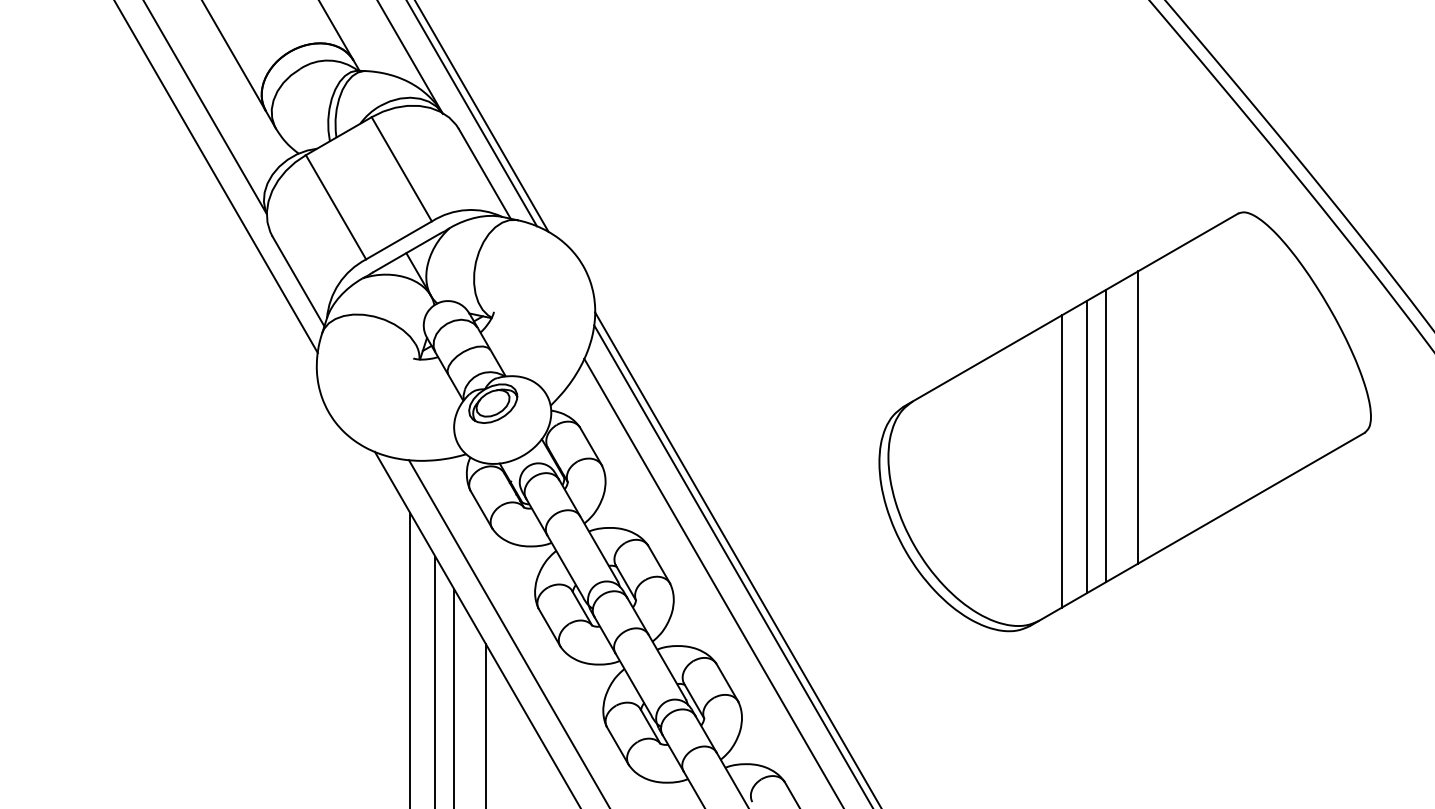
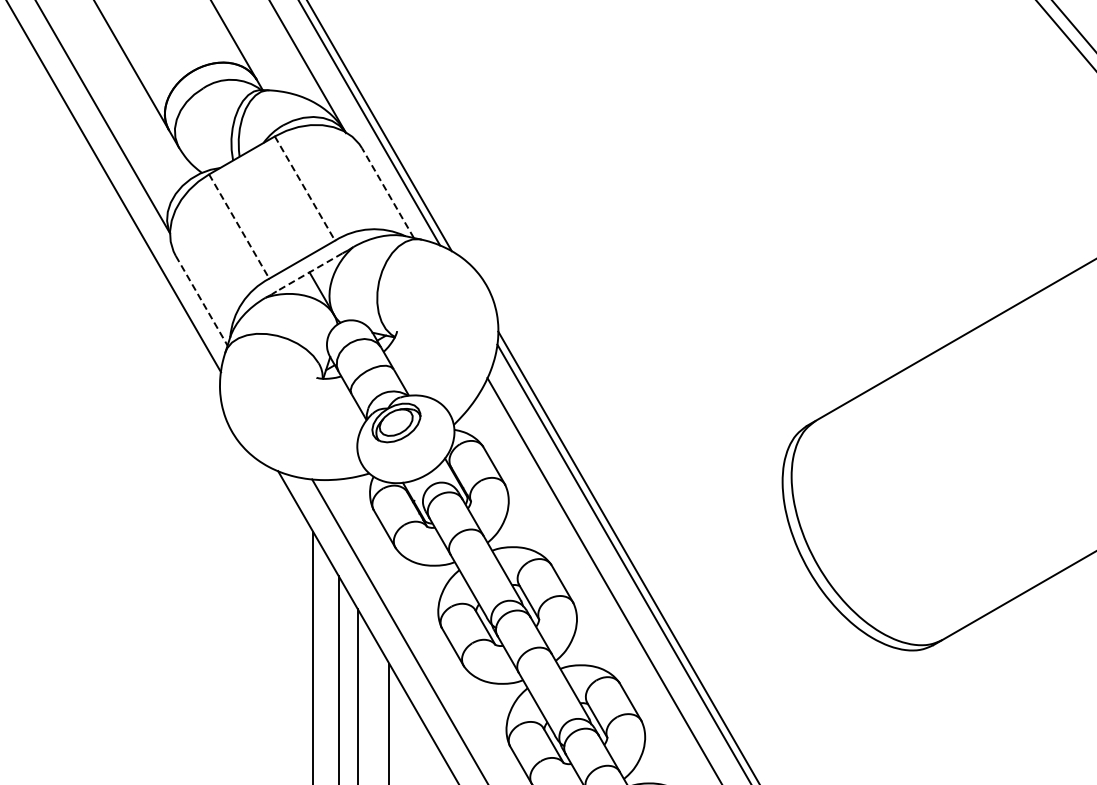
line: (402, 169) -> (305, 188), solid -> dashed
line: (484, 173) -> (387, 192), solid -> dashed
line: (336, 207) -> (239, 226), solid -> dashed
line: (406, 253) -> (309, 272), solid -> dashed
line: (298, 281) -> (201, 300), solid -> dashed
line: (1137, 417) -> (1040, 436), removed
line: (1106, 435) -> (1009, 454), removed
line: (1087, 446) -> (990, 465), removed
line: (1062, 461) -> (965, 480), removed

